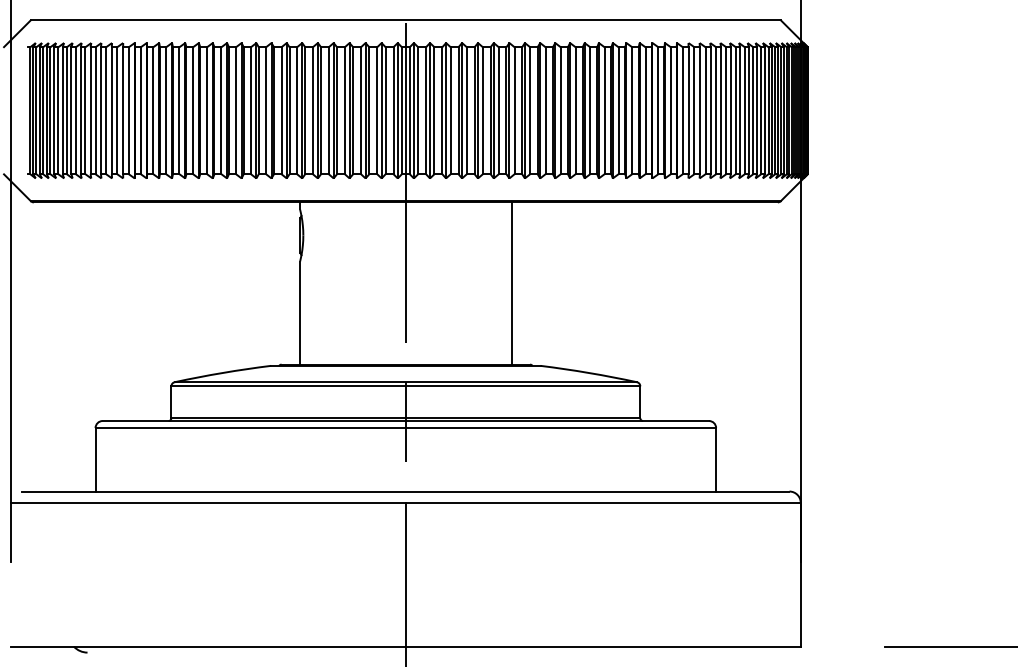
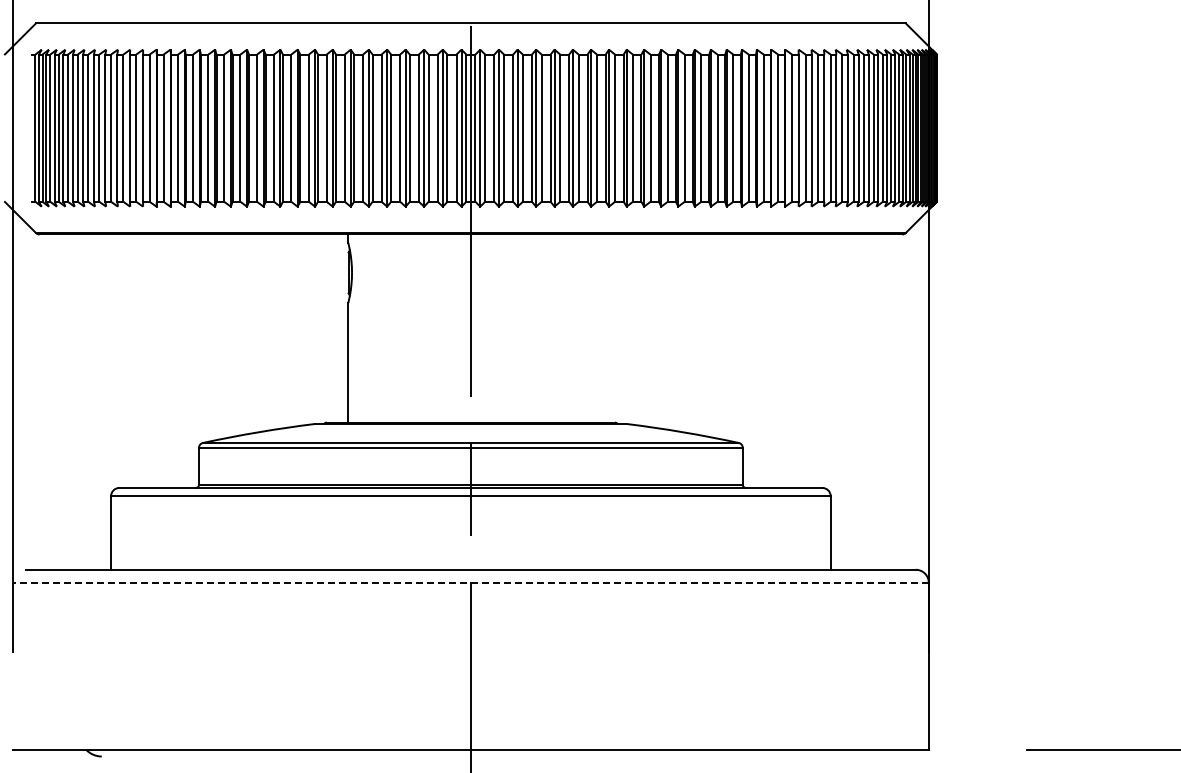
line: (511, 283) -> (593, 328), removed
line: (405, 502) -> (470, 582), solid -> dashed

